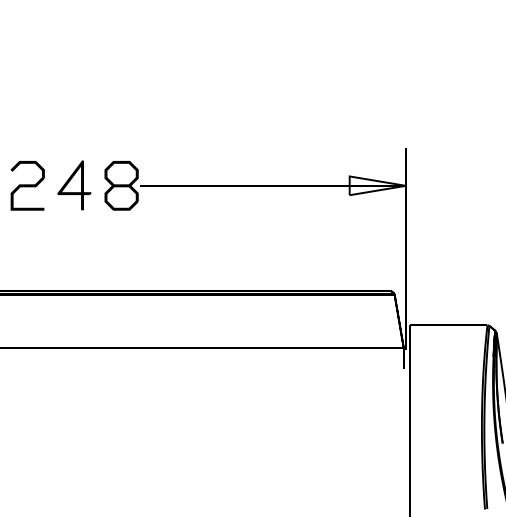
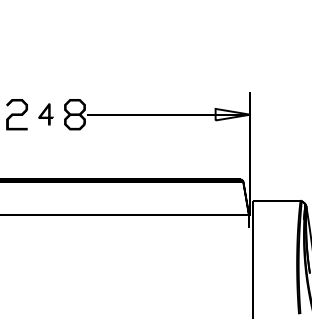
part: (73, 183) -> (45, 113), size x0.7

